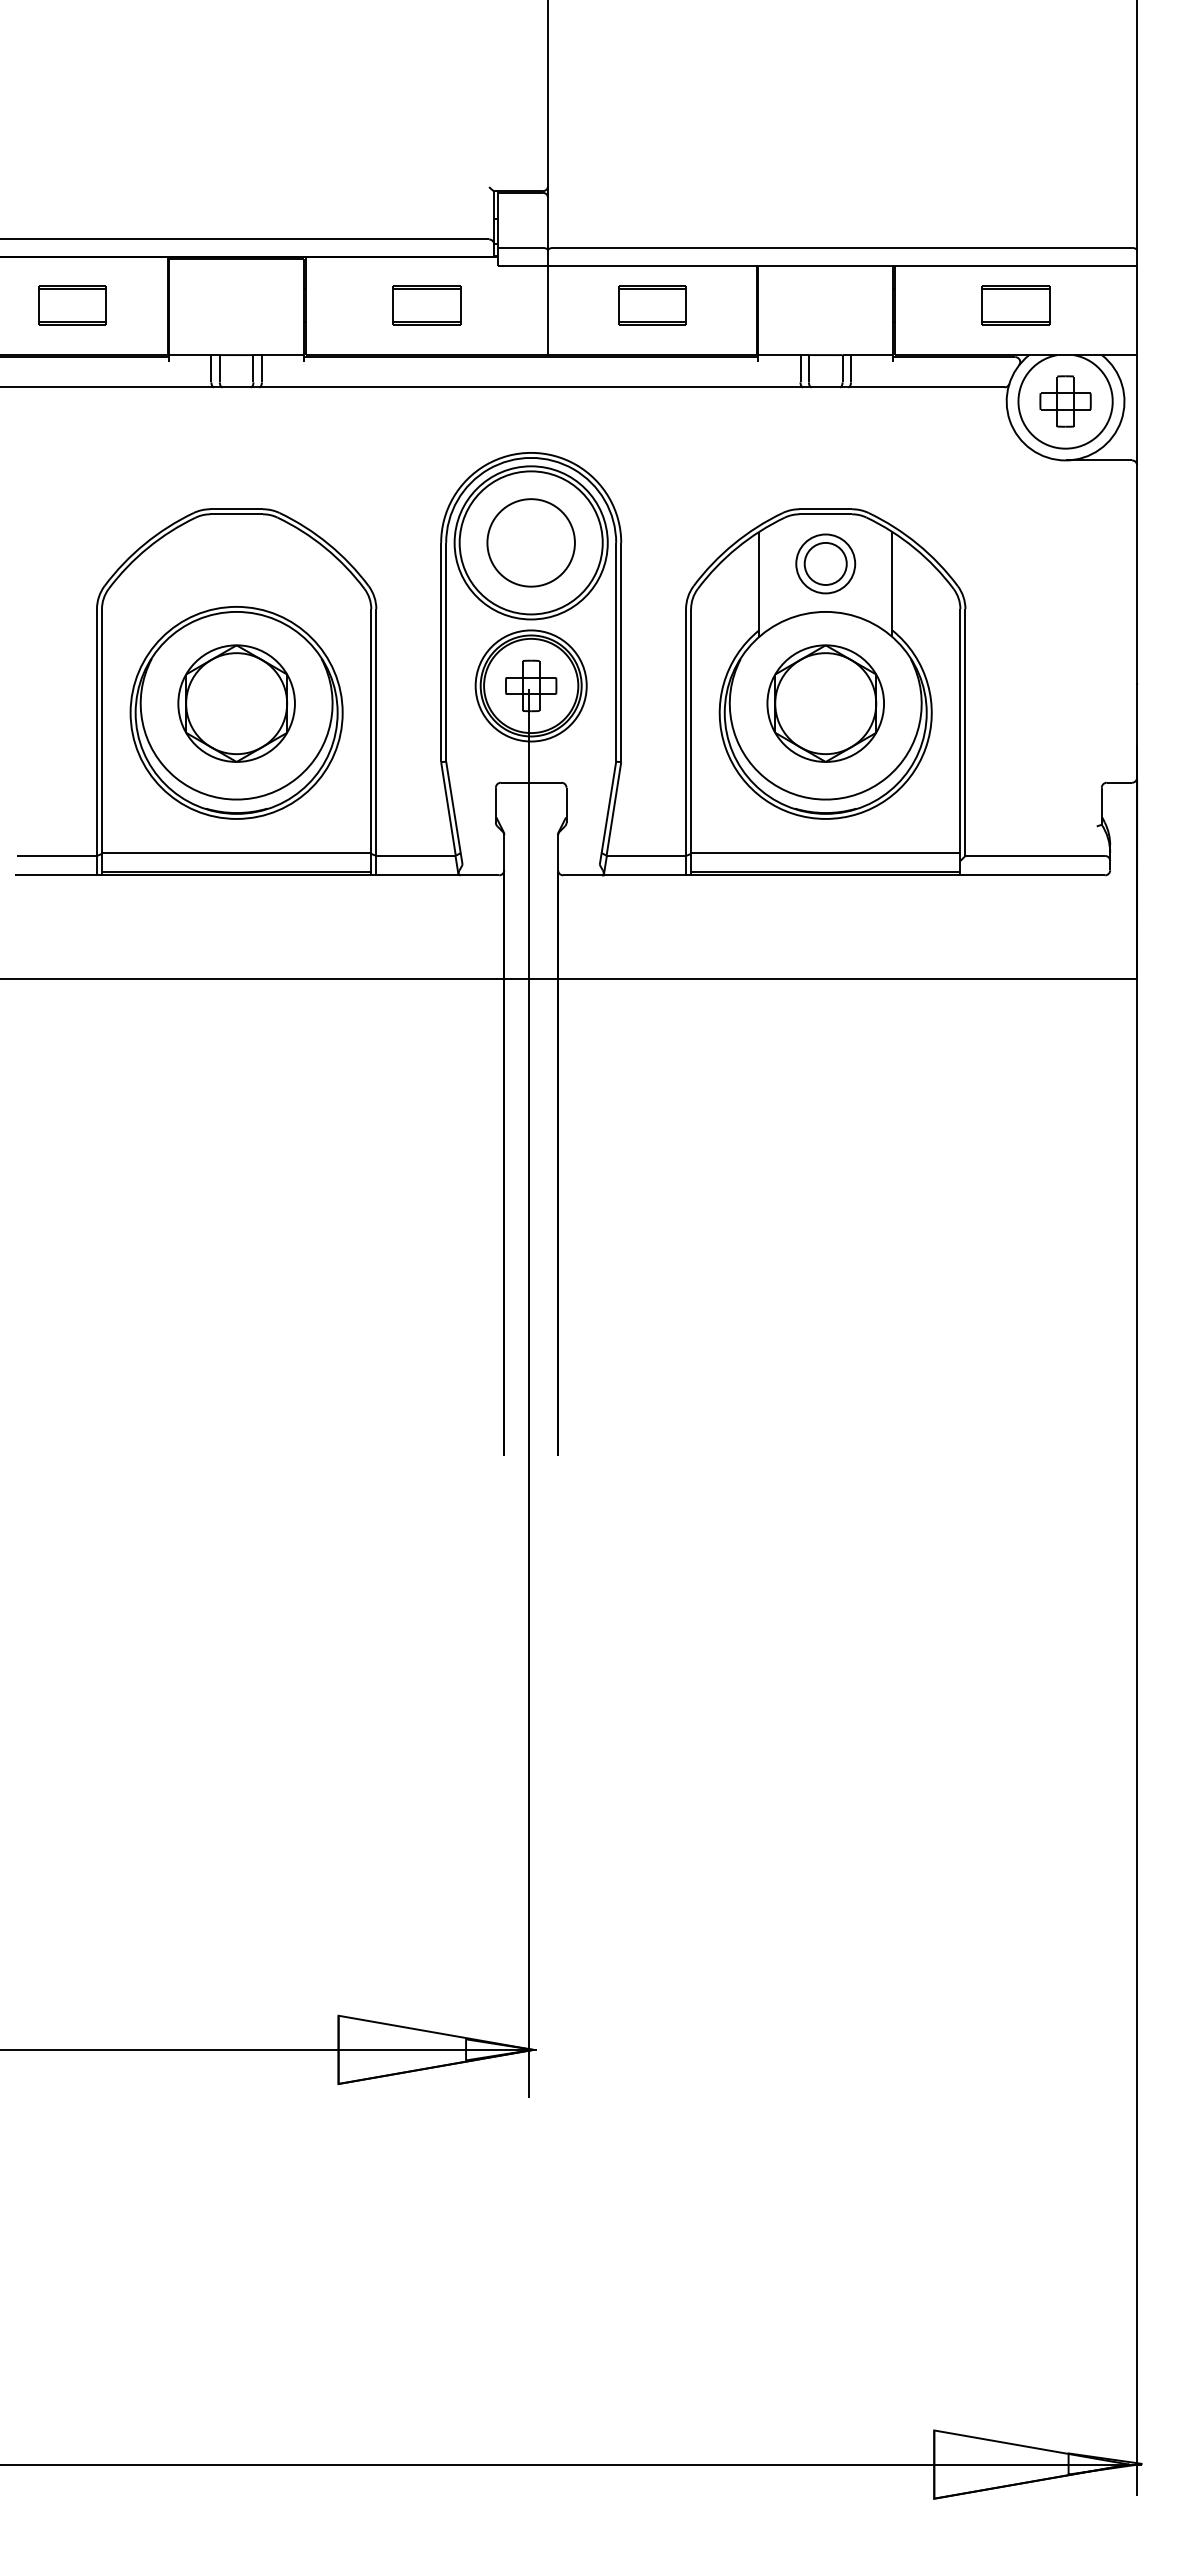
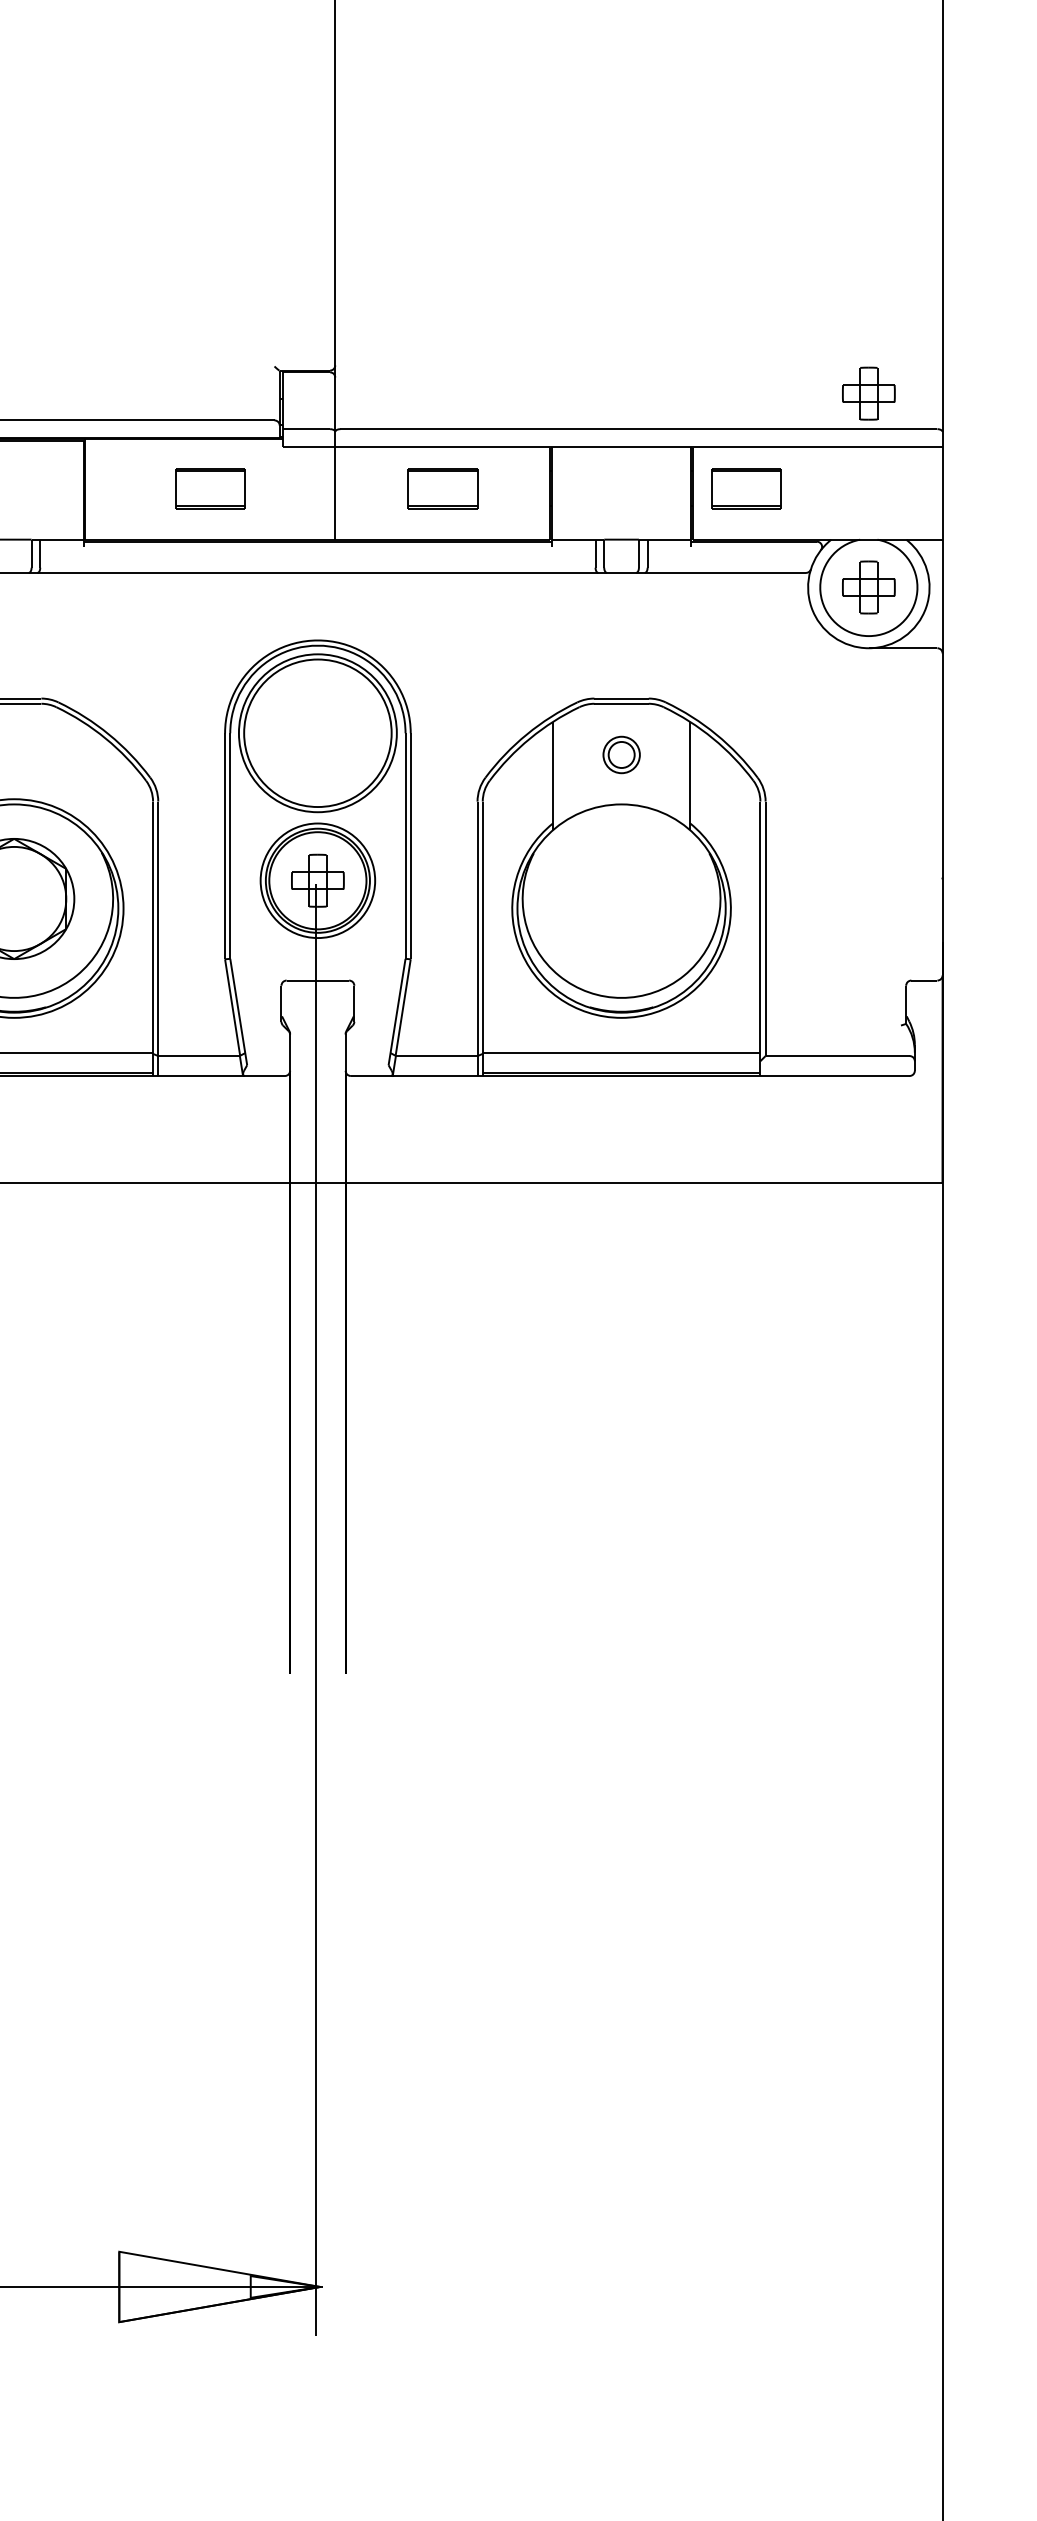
part: (1065, 213) -> (868, 393), added
part: (1015, 305) -> (746, 488), moved
part: (530, 542) -> (317, 732), removed
part: (825, 563) -> (621, 754), size x0.6
part: (825, 703) -> (621, 898), removed

